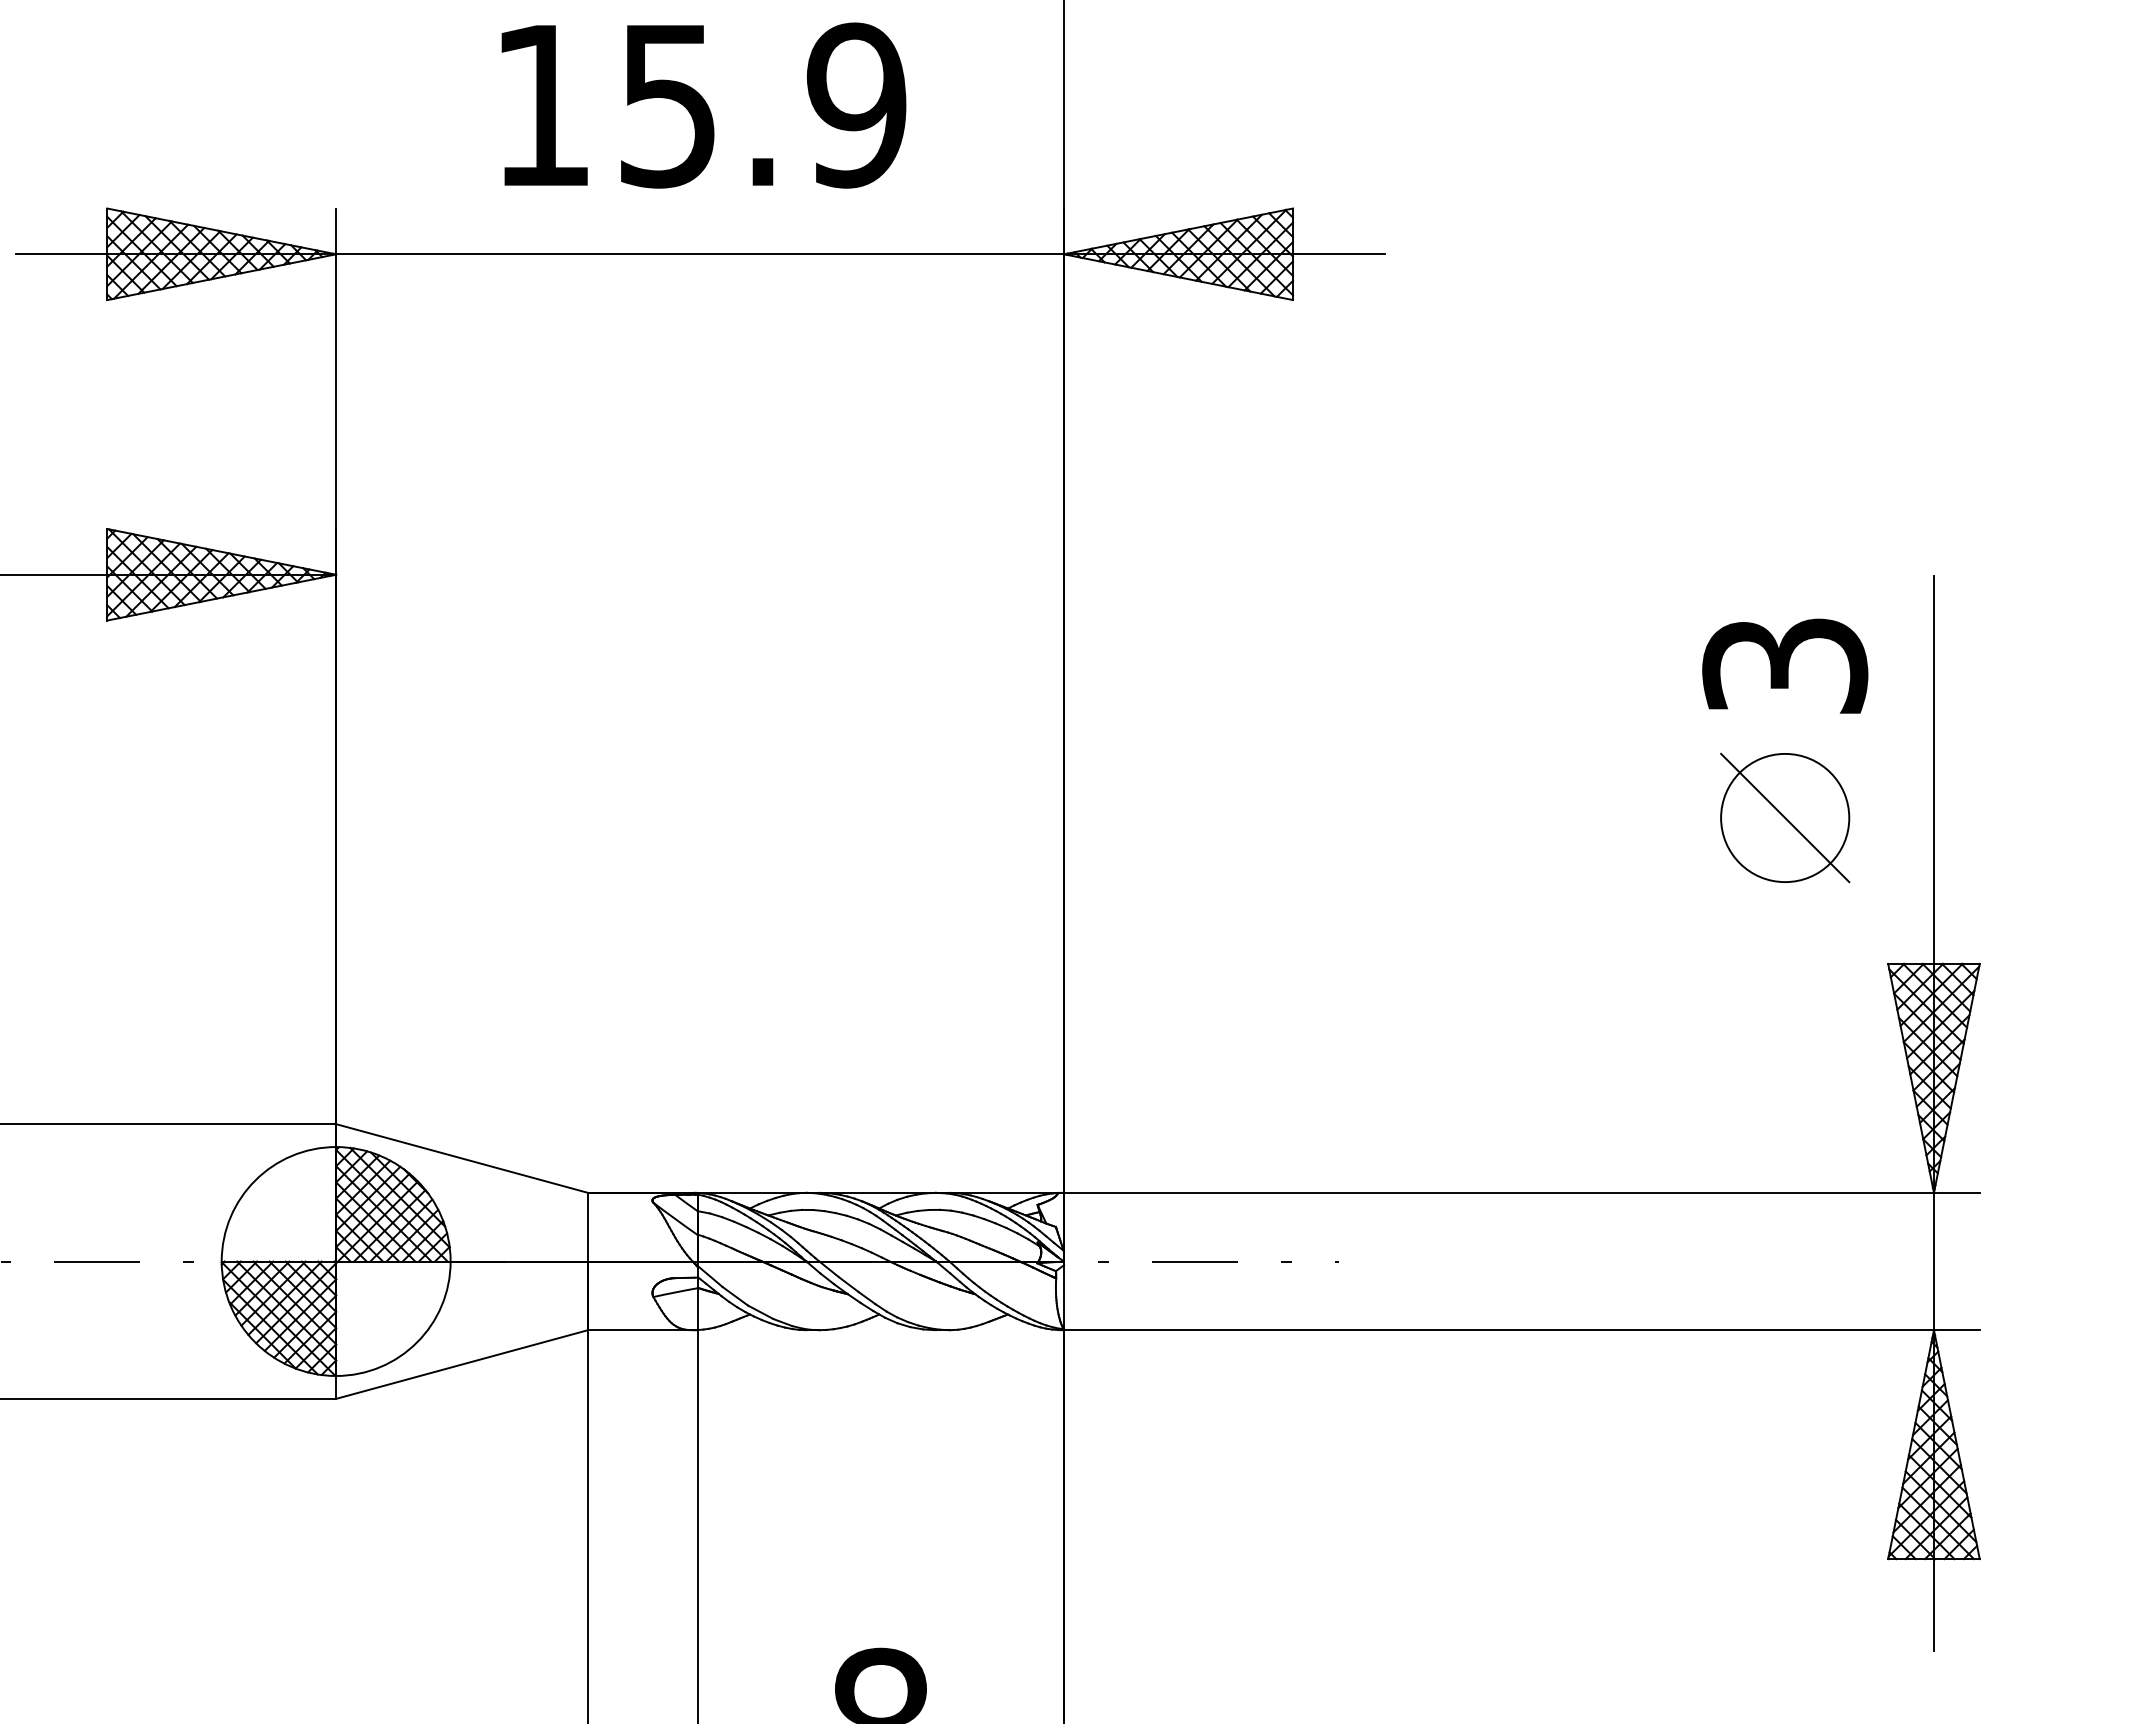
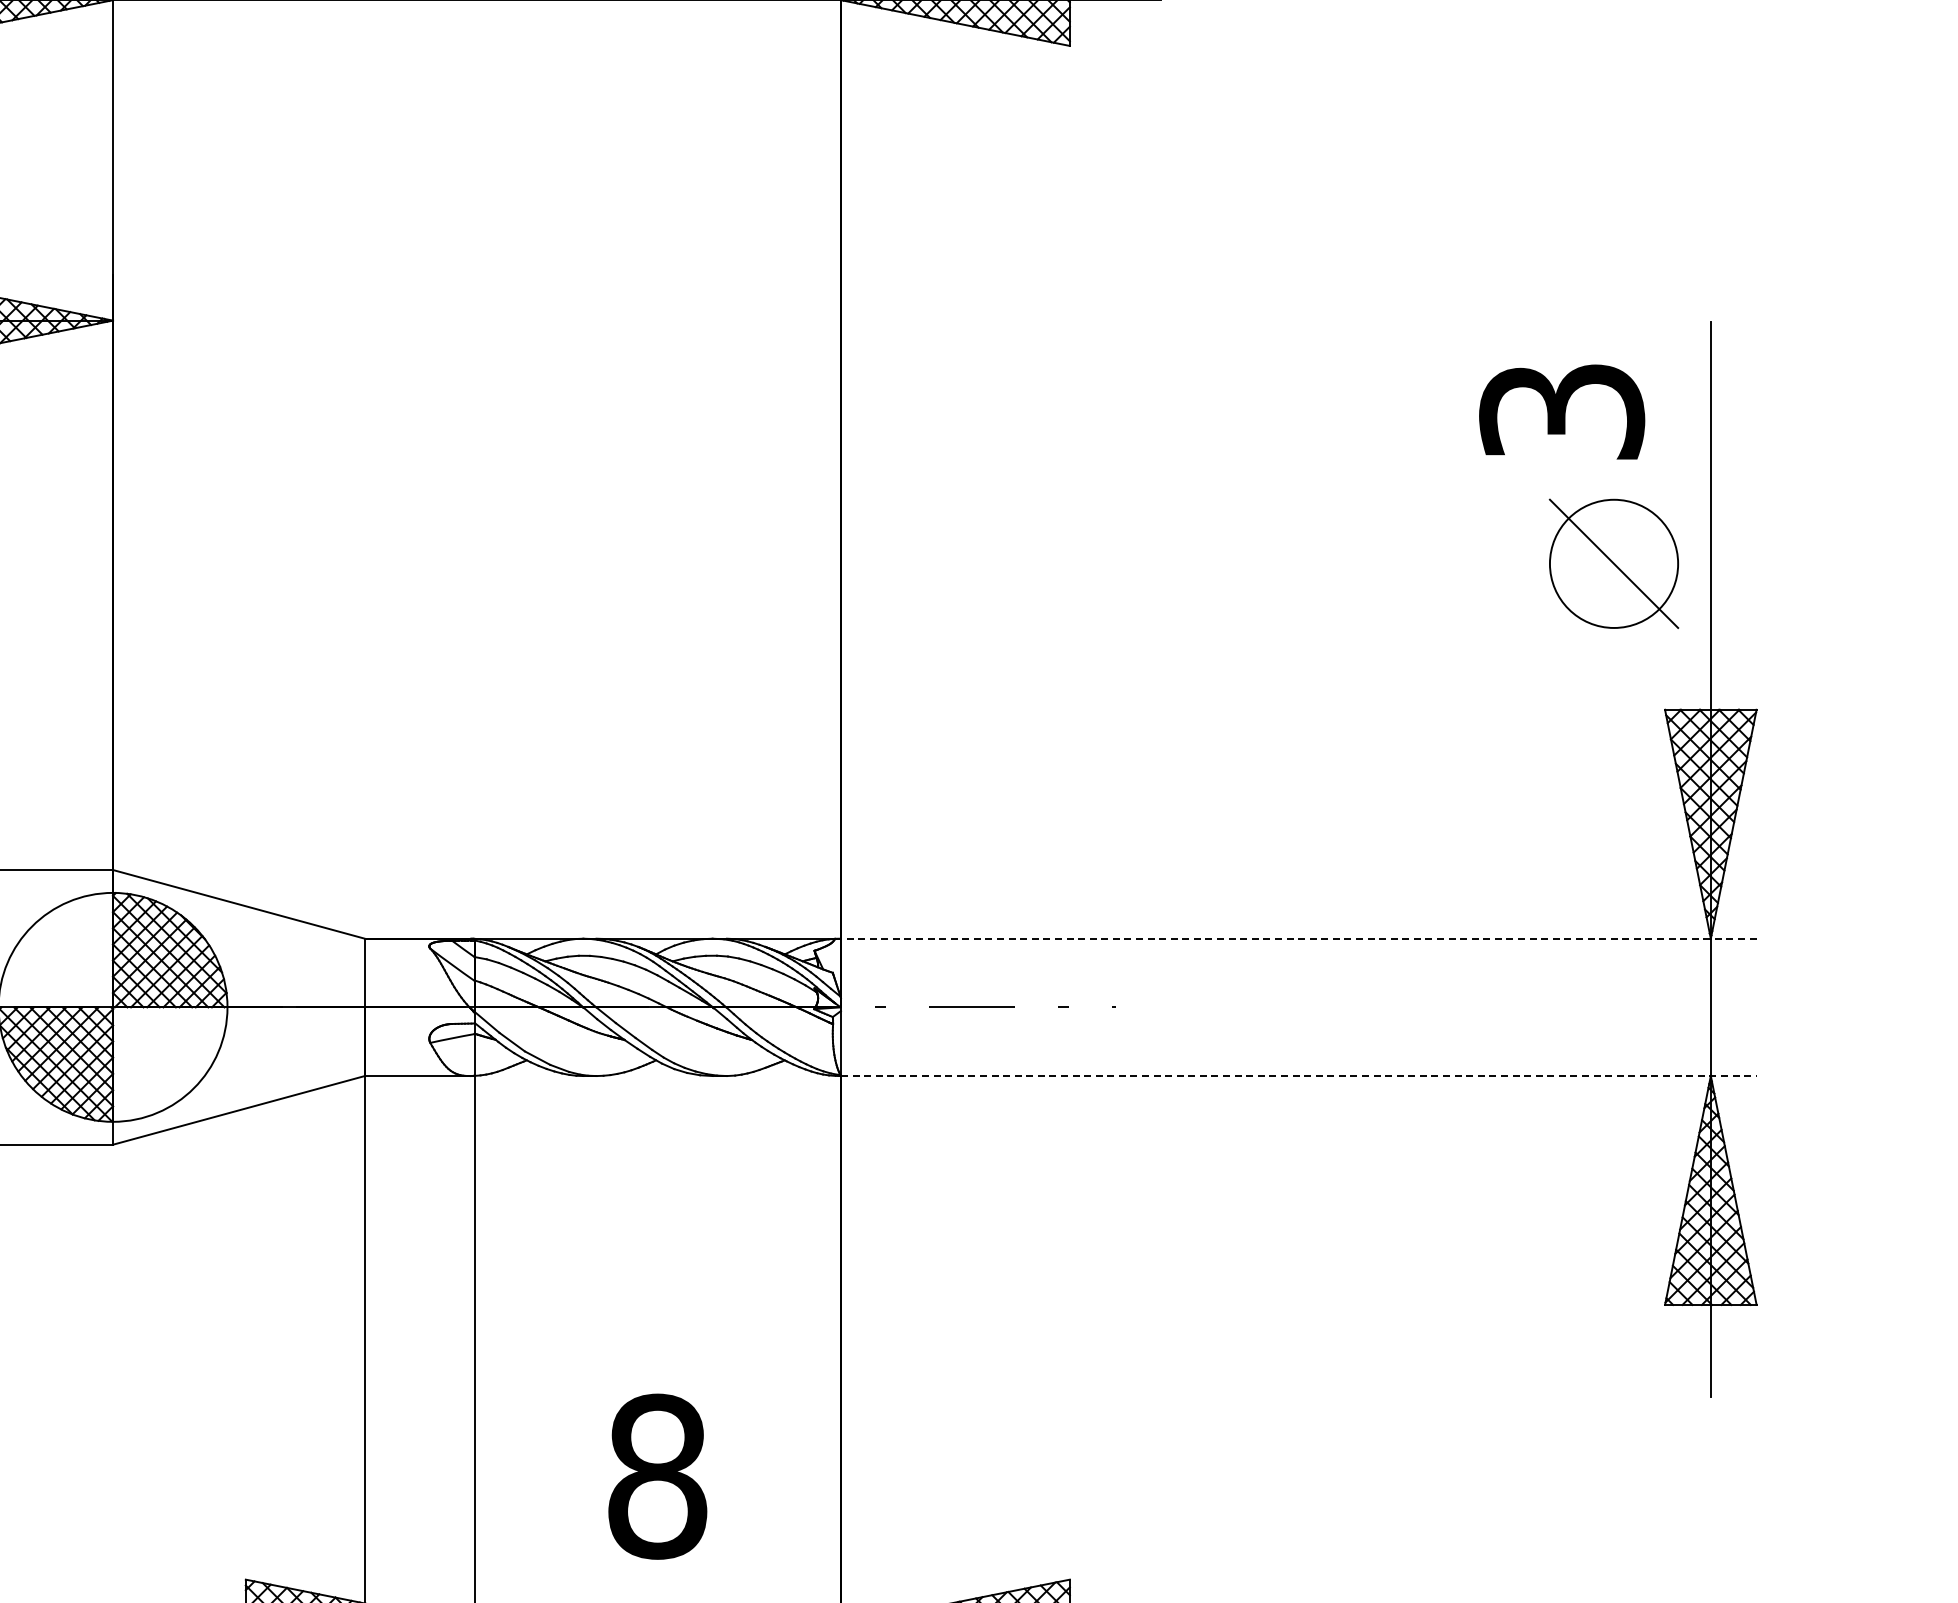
part: (1785, 817) -> (1614, 563), moved
line: (1521, 1192) -> (1298, 938), solid -> dashed
line: (1521, 1330) -> (1298, 1076), solid -> dashed

